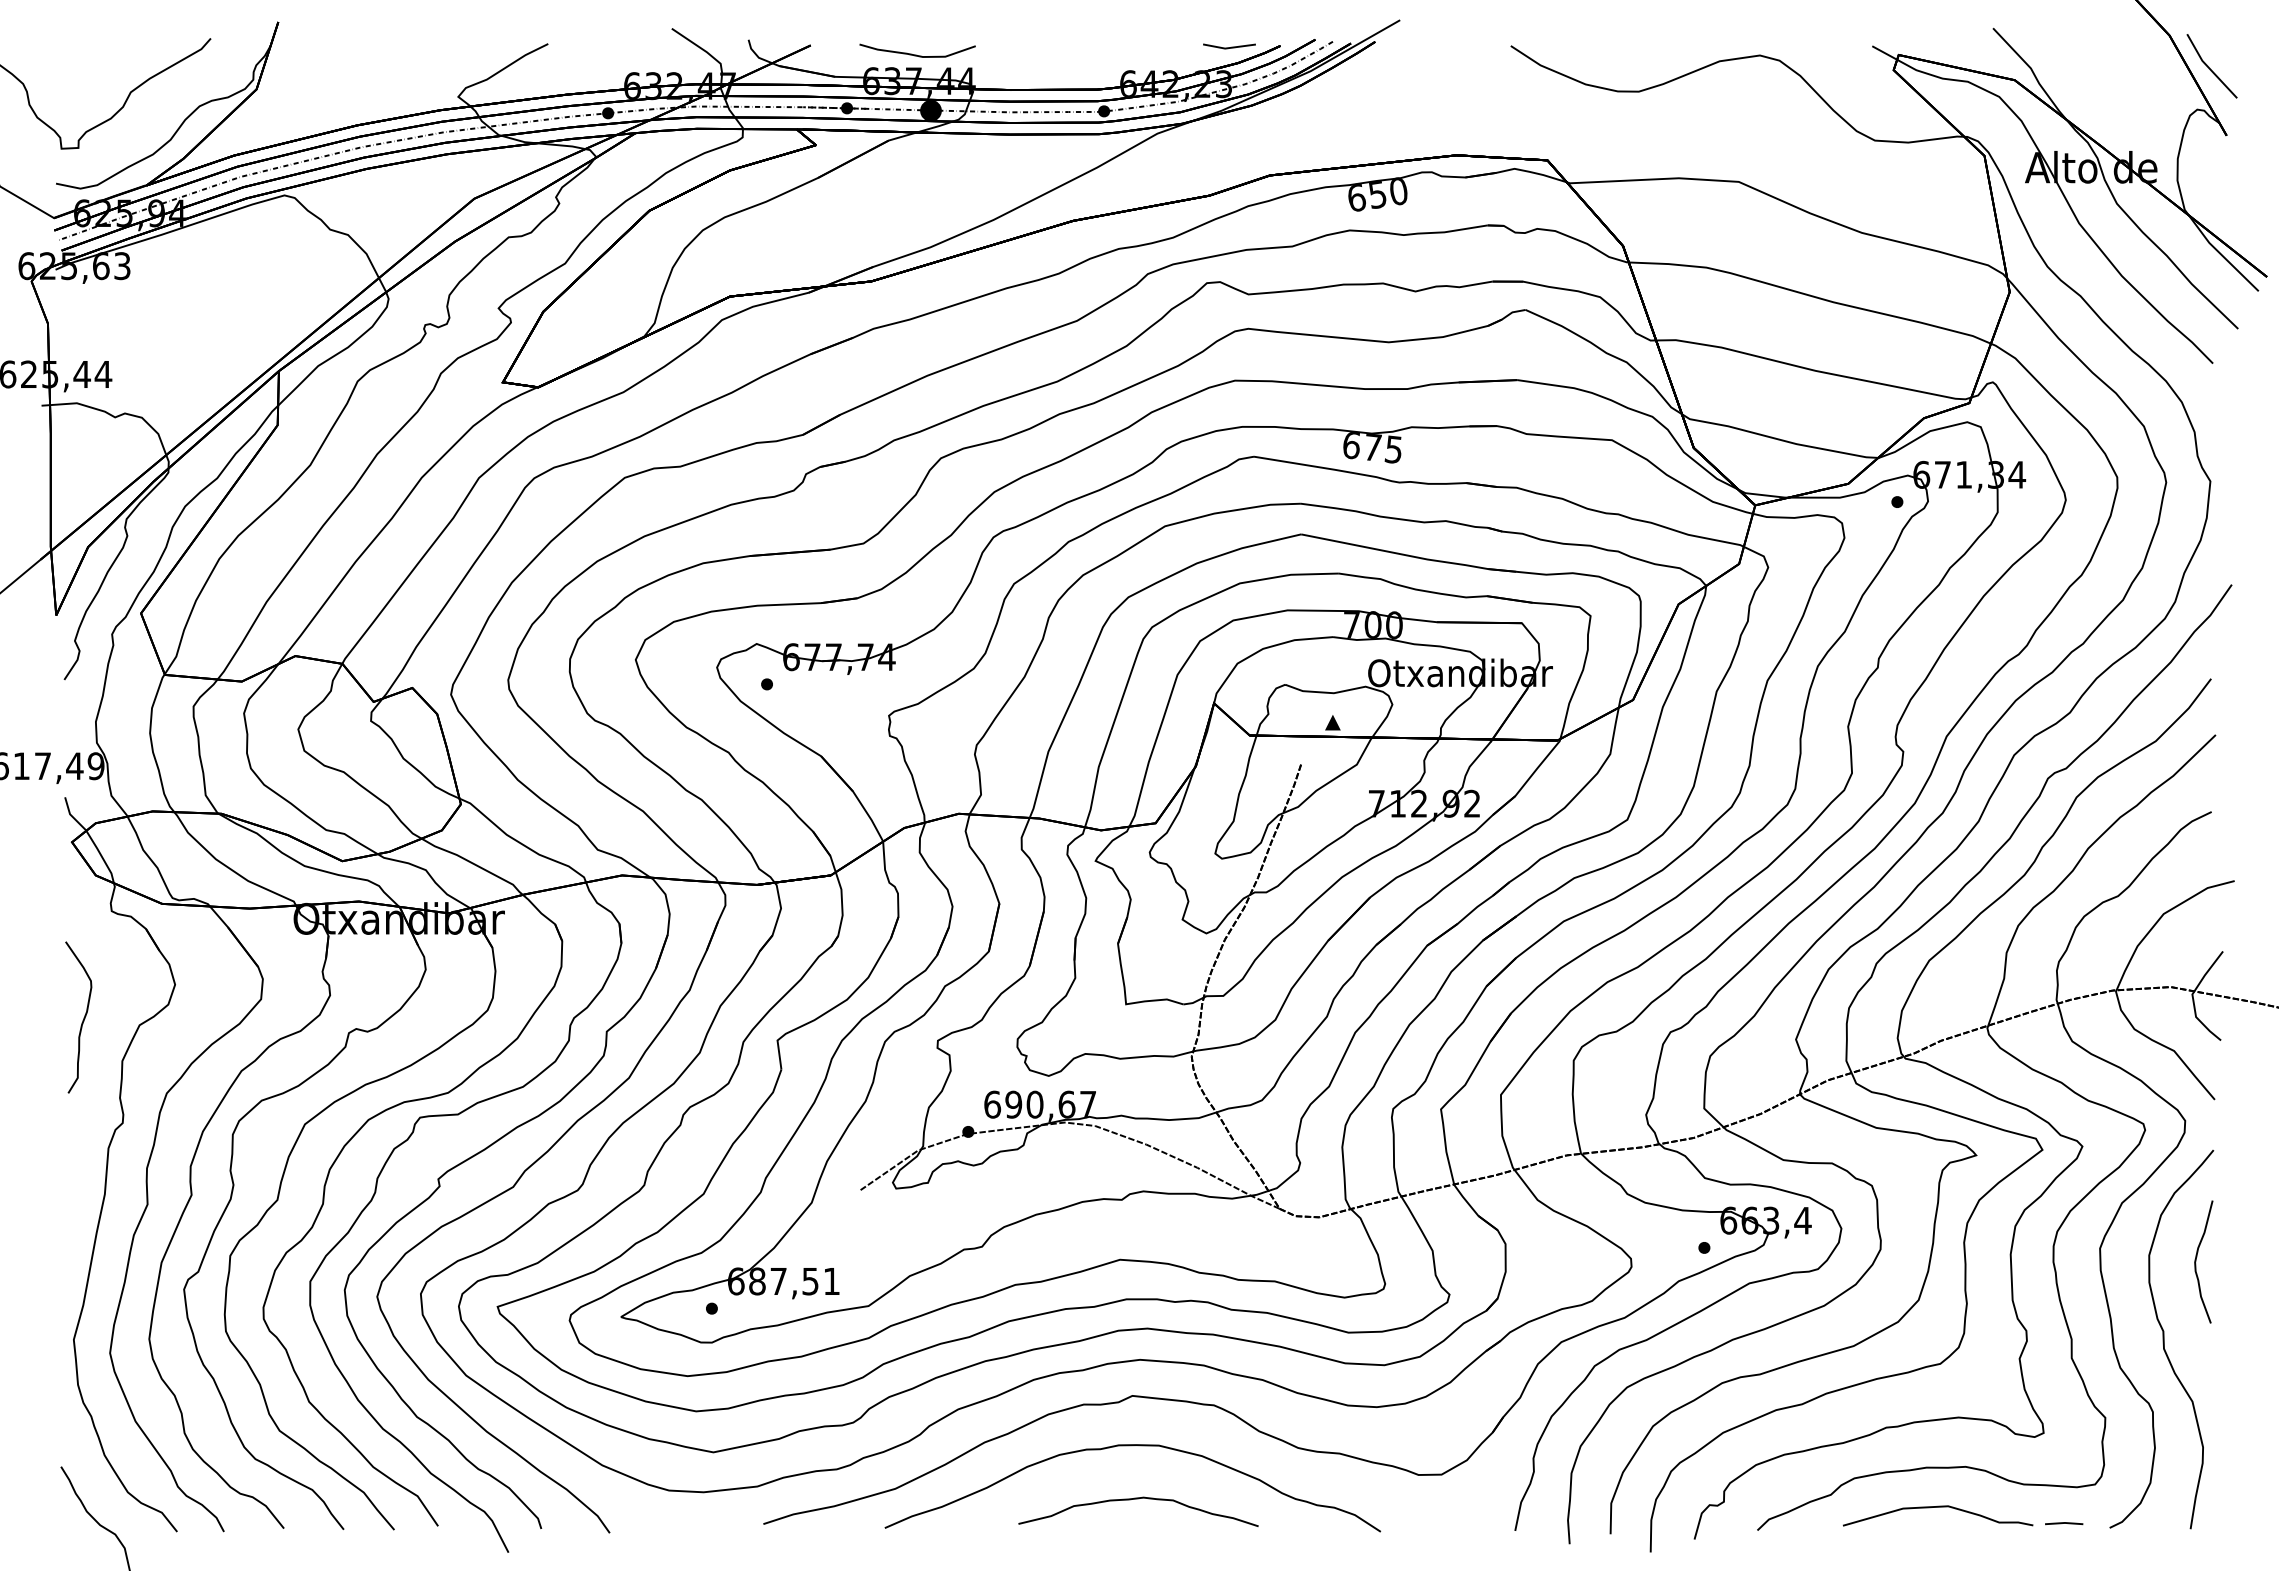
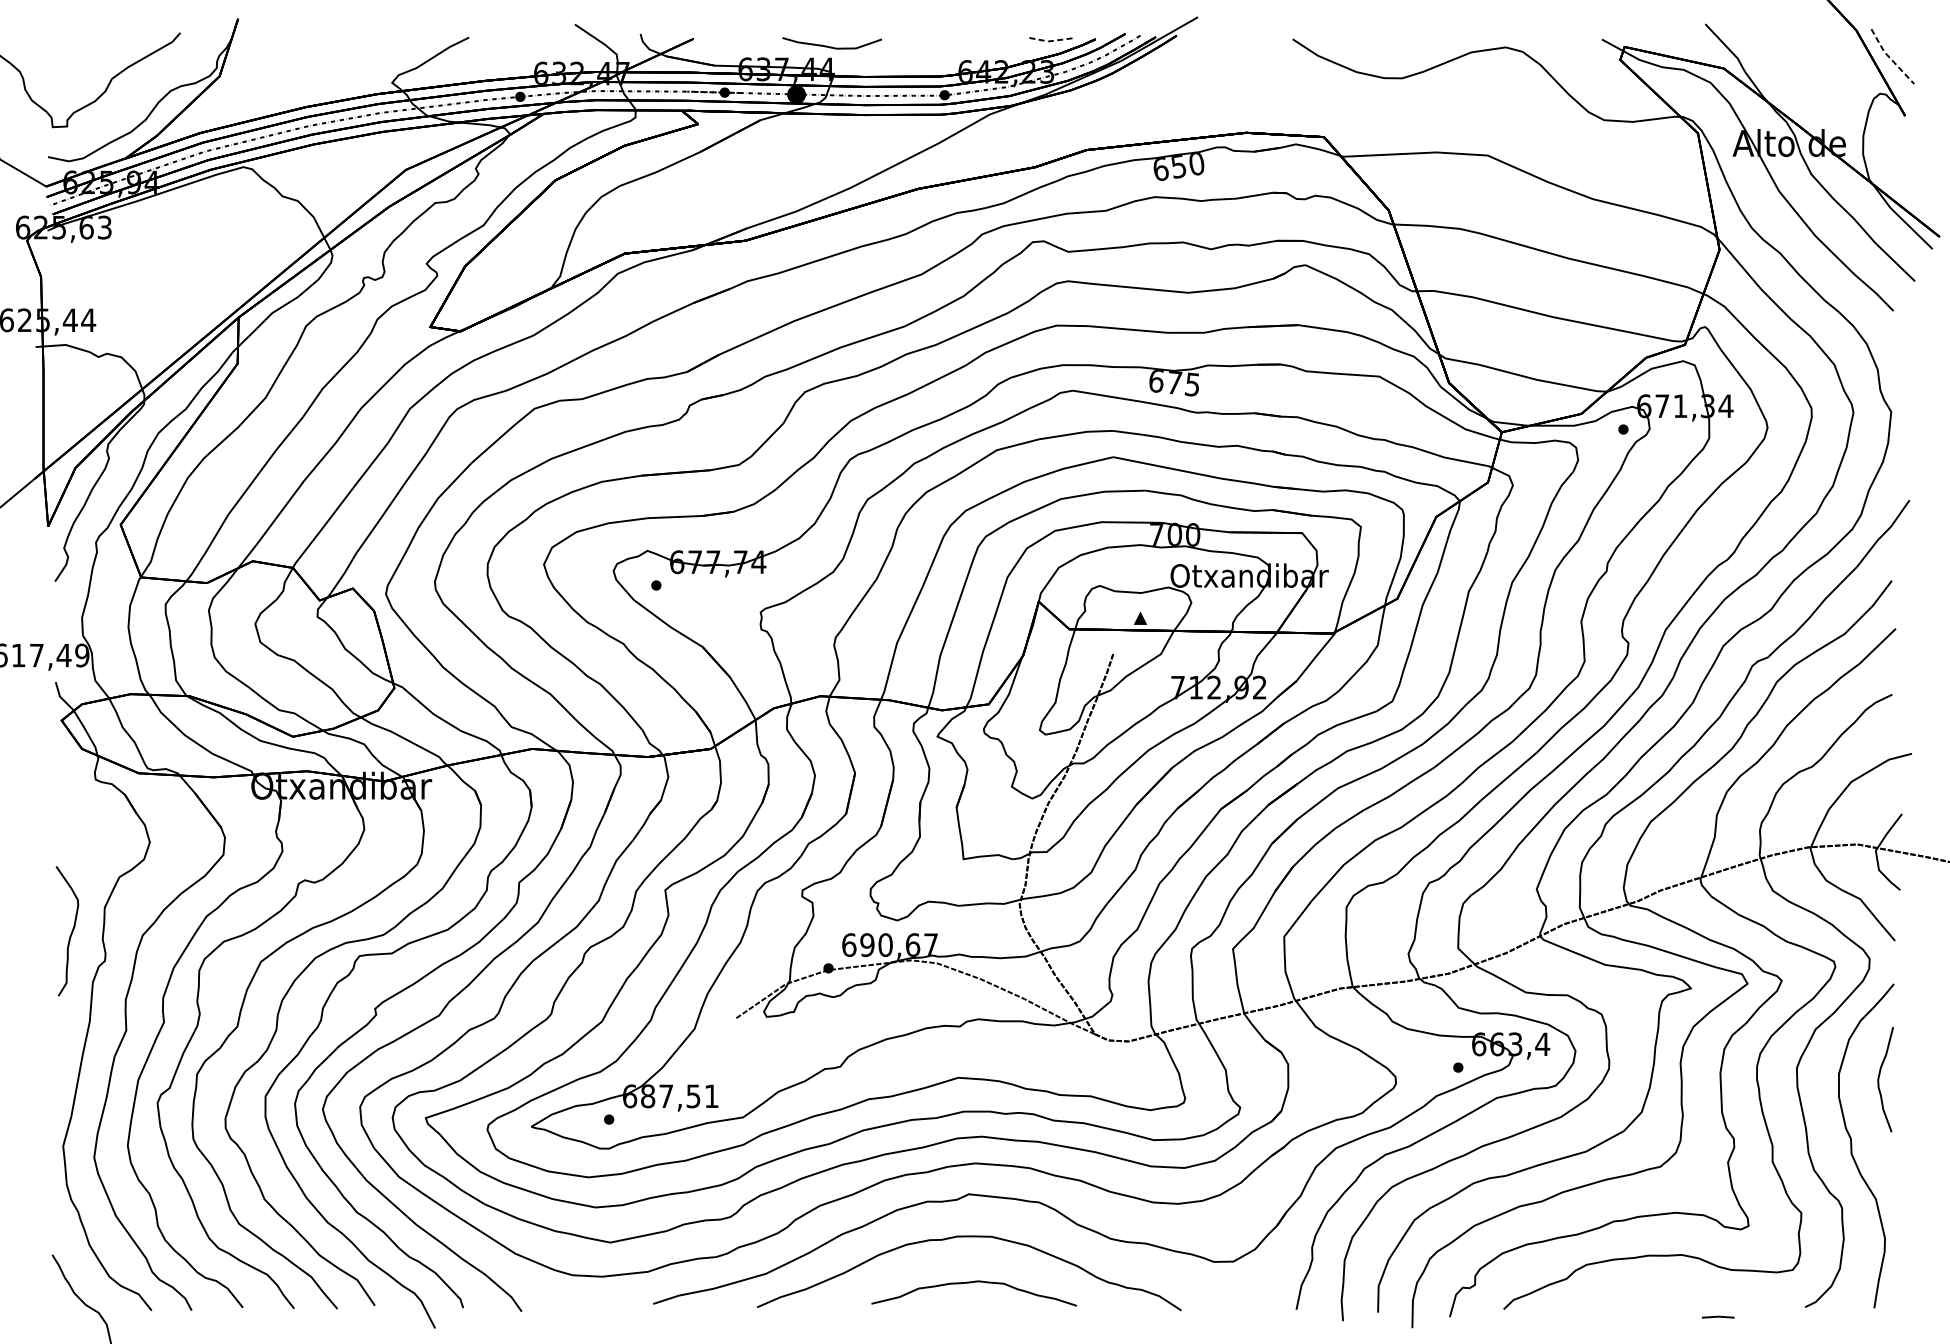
line: (1229, 48) -> (1052, 41), solid -> dashed
curve: (916, 54) -> (831, 46), moved
line: (2209, 68) -> (1890, 58), solid -> dashed
curve: (83, 1017) -> (71, 931), moved
curve: (1938, 1507) -> (1658, 1289), removed
line: (2064, 1523) -> (1718, 1317), moved

